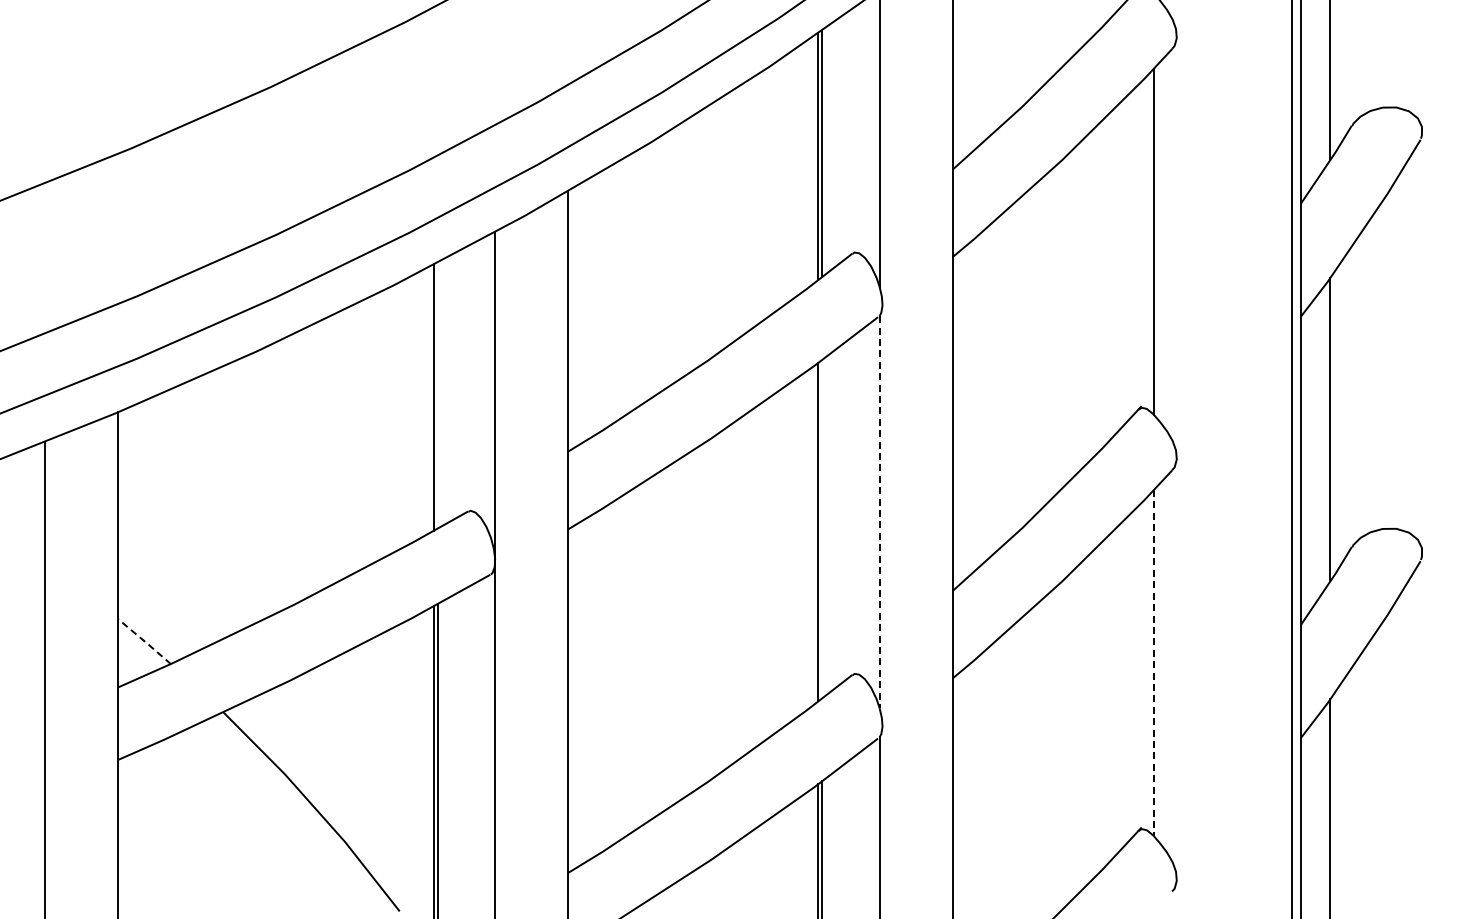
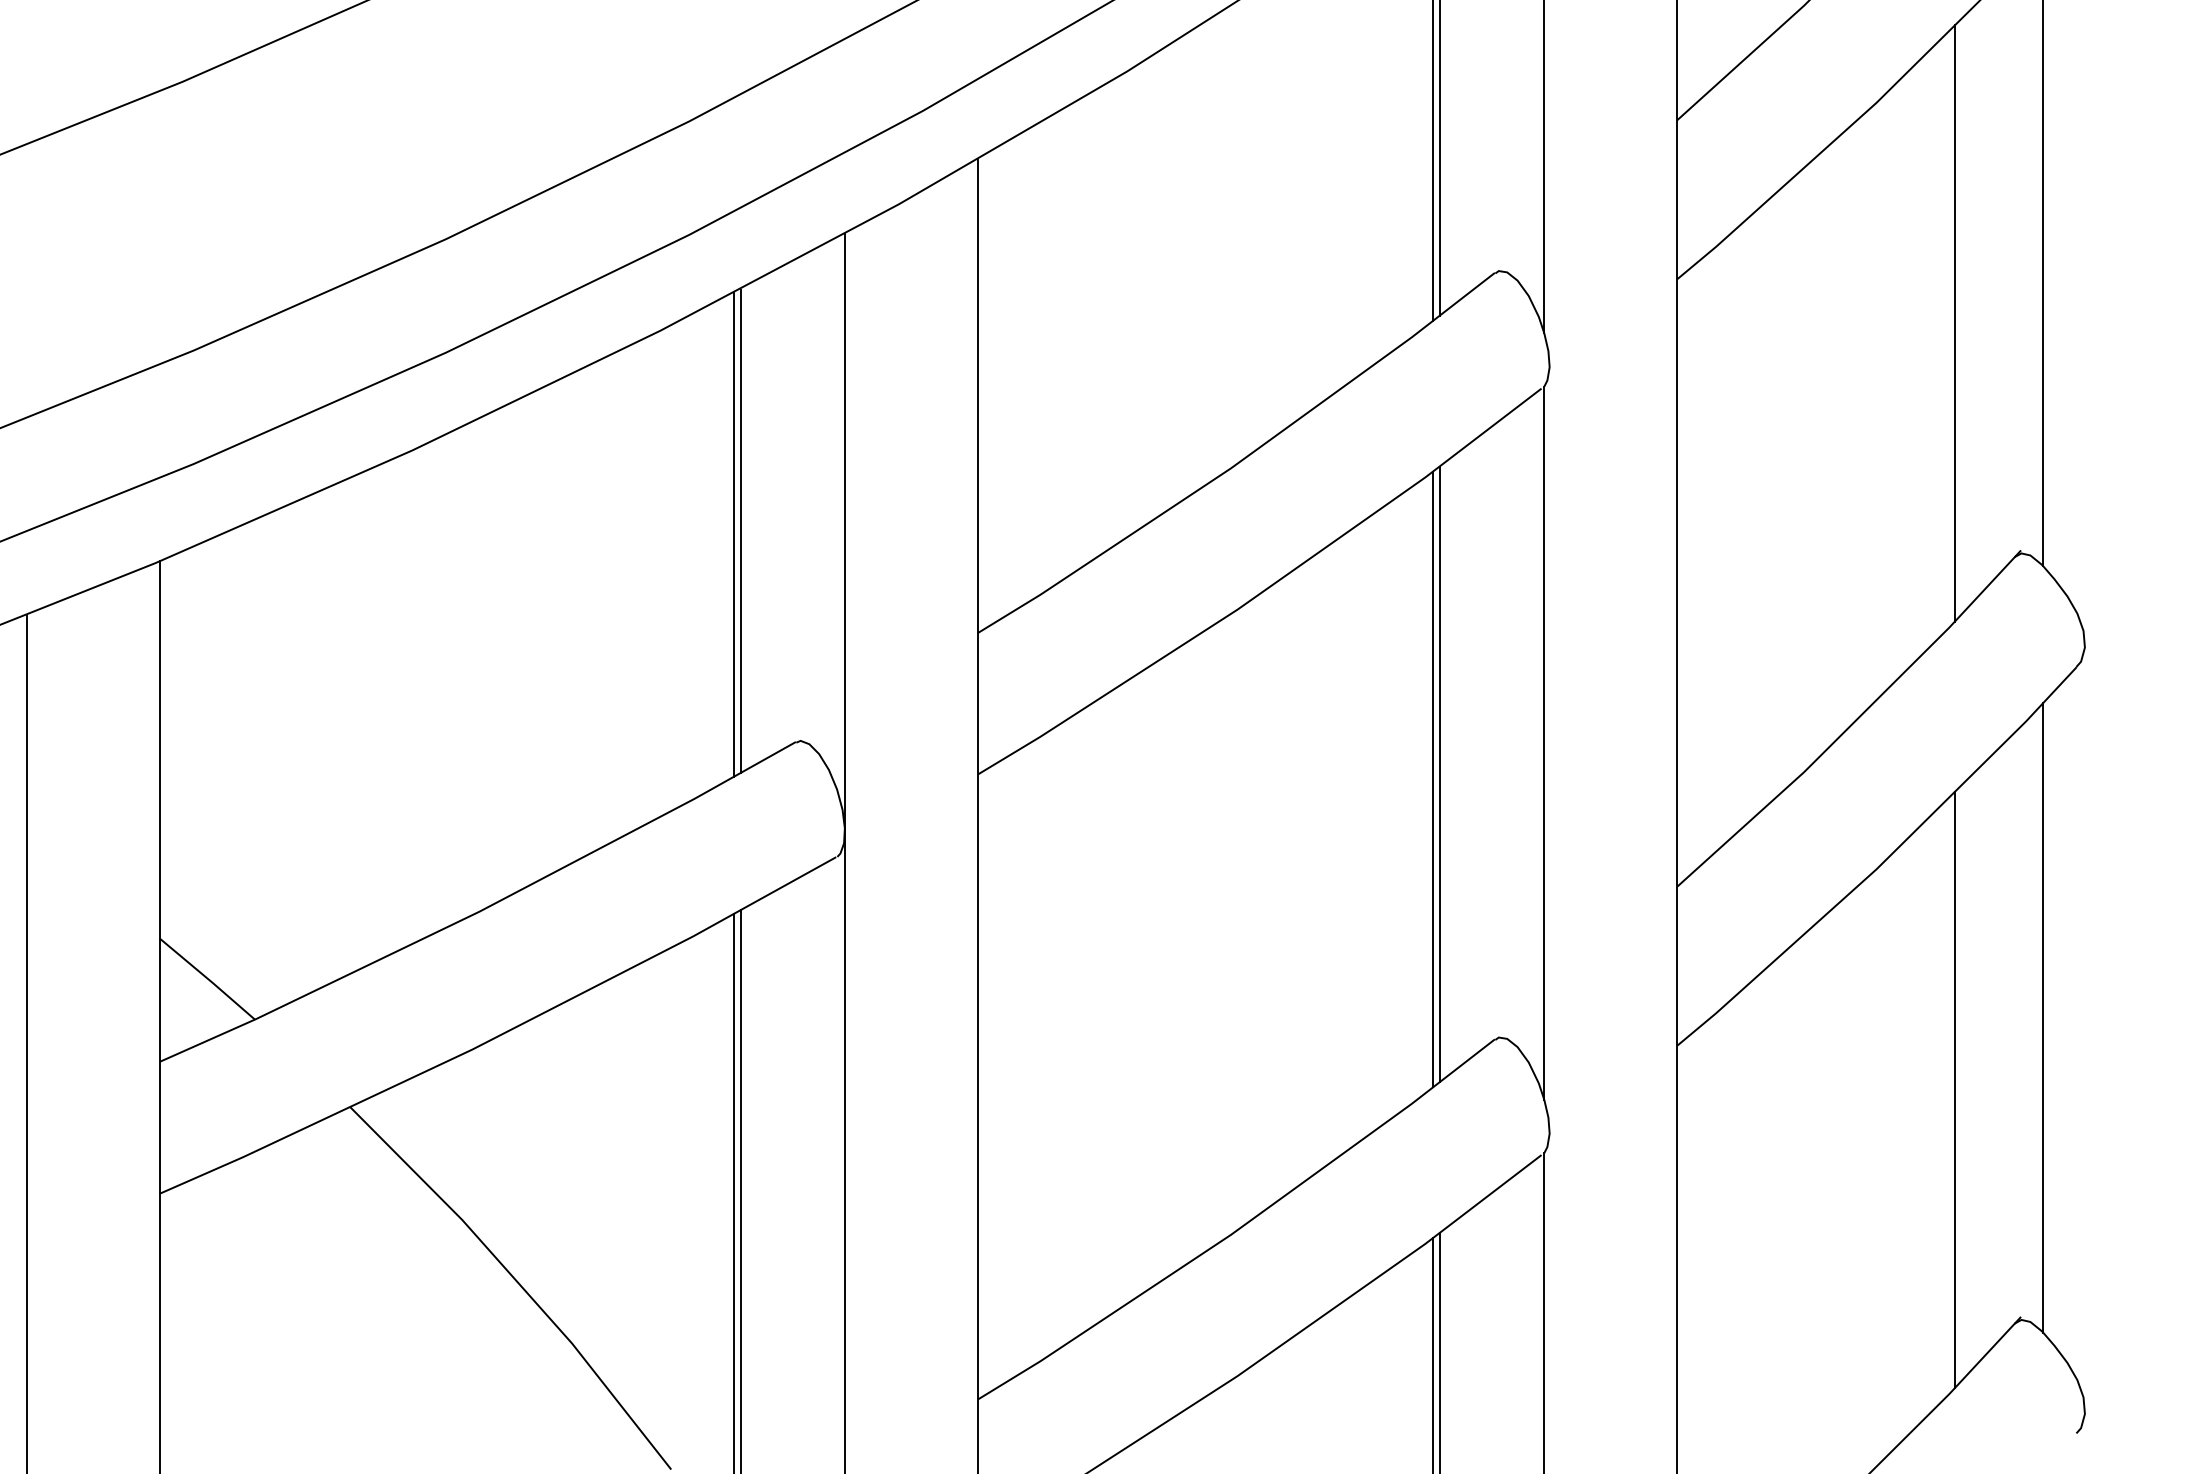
line: (1105, 281) -> (1955, 323), added
line: (437, 395) -> (740, 531), added
line: (879, 512) -> (1544, 743), dashed -> solid
line: (822, 529) -> (1440, 774), added
line: (144, 641) -> (206, 978), dashed -> solid
line: (1153, 663) -> (2042, 1018), dashed -> solid
line: (1105, 702) -> (1955, 1089), added

